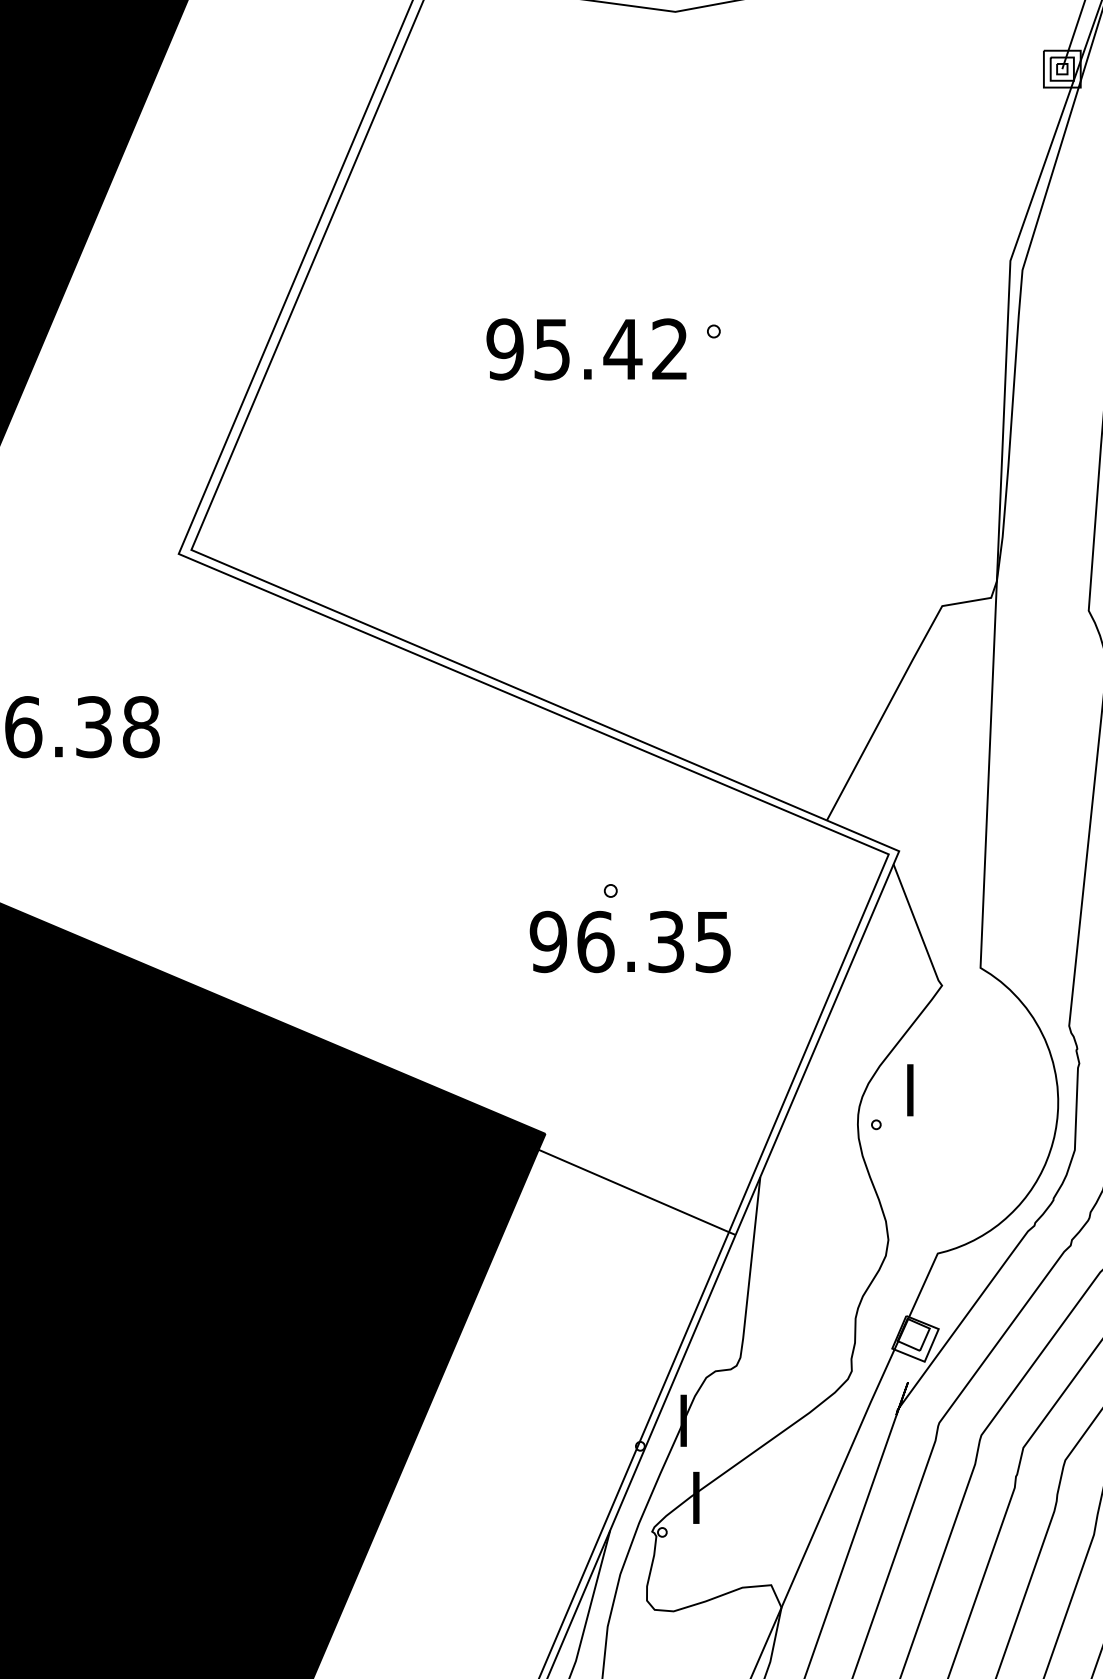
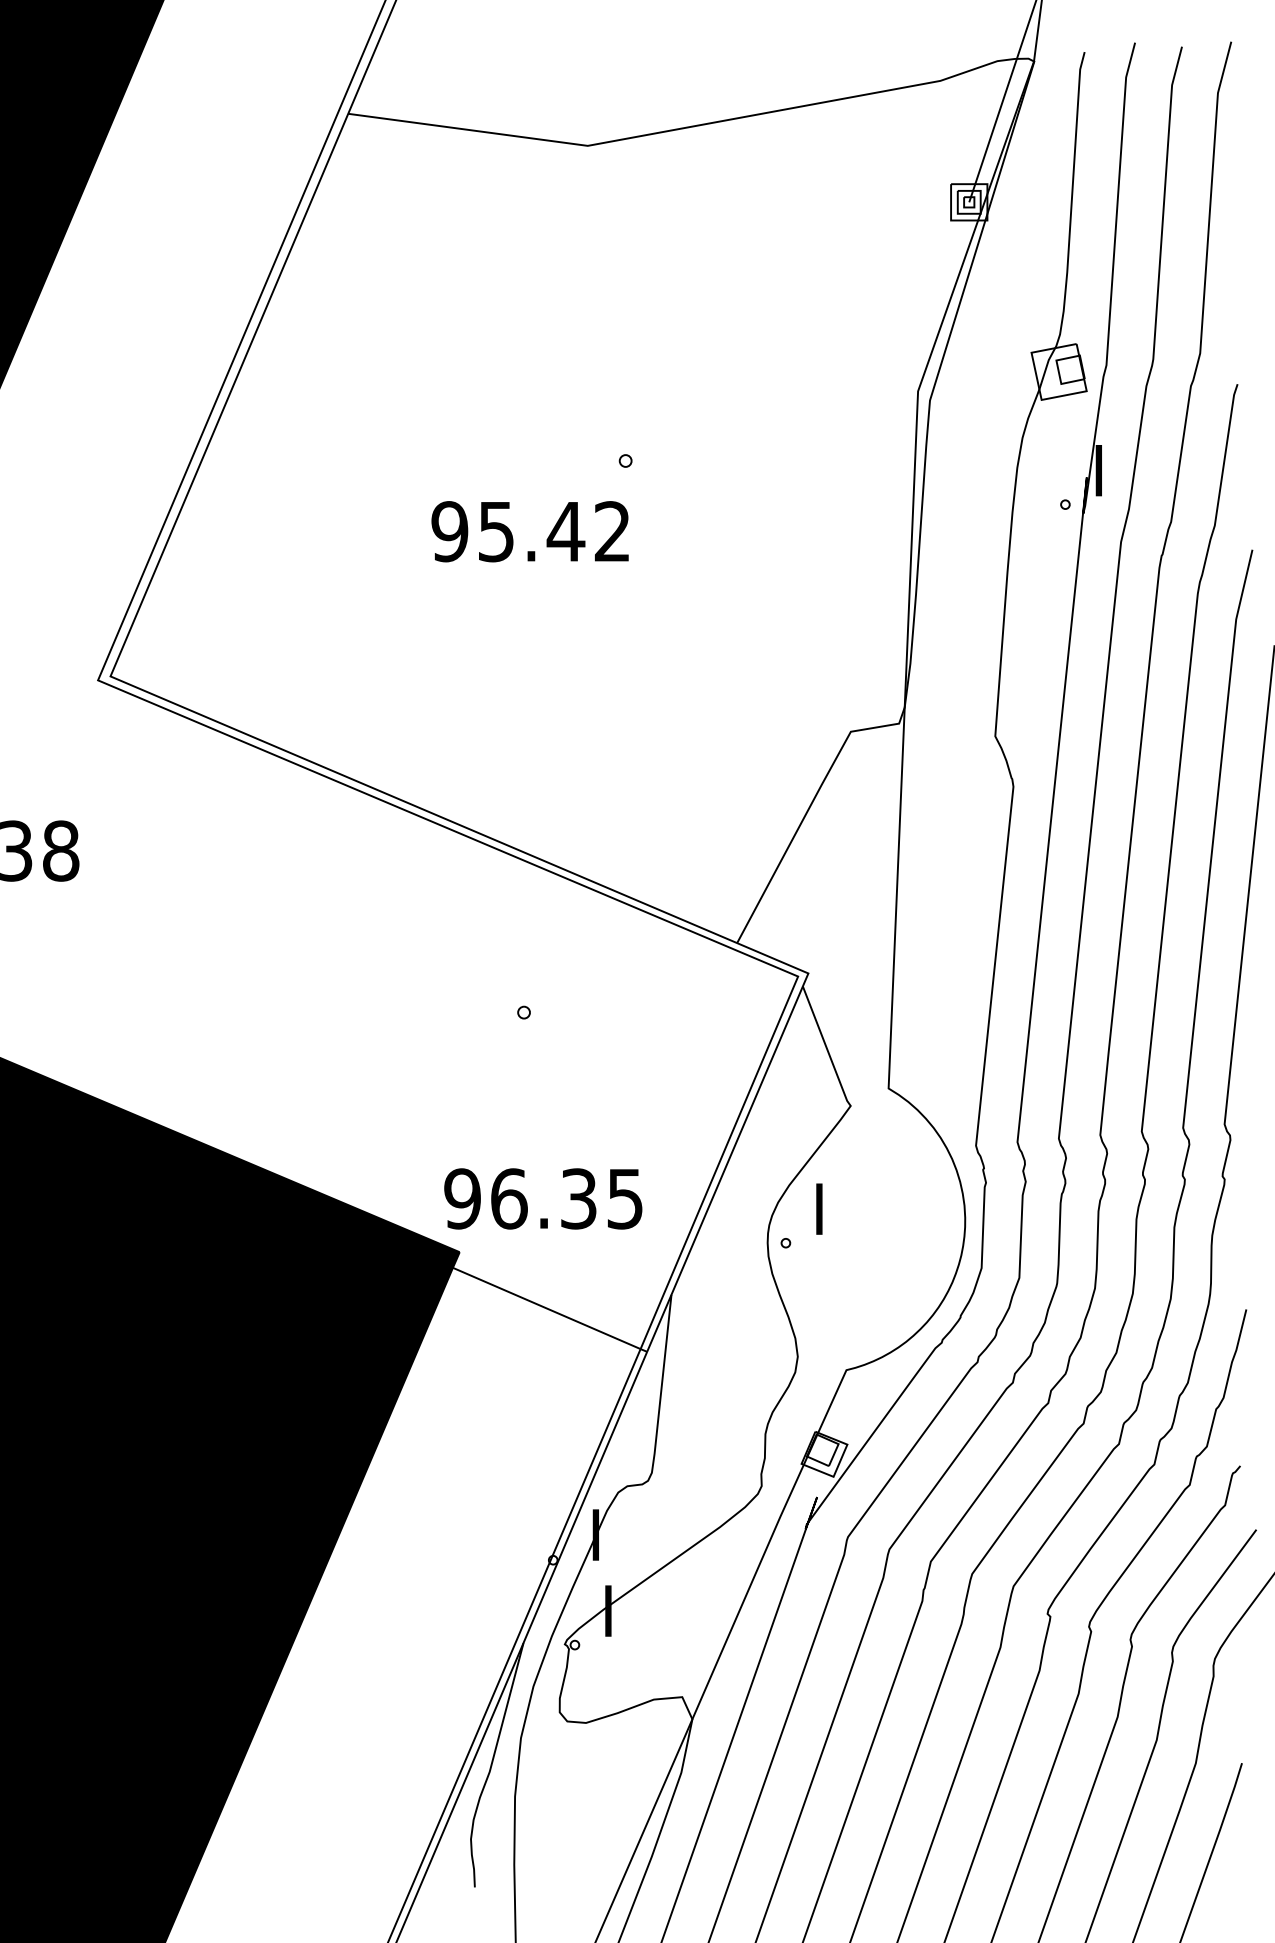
text: (585, 349) -> (529, 531), moved
text: (630, 941) -> (543, 1198), moved

